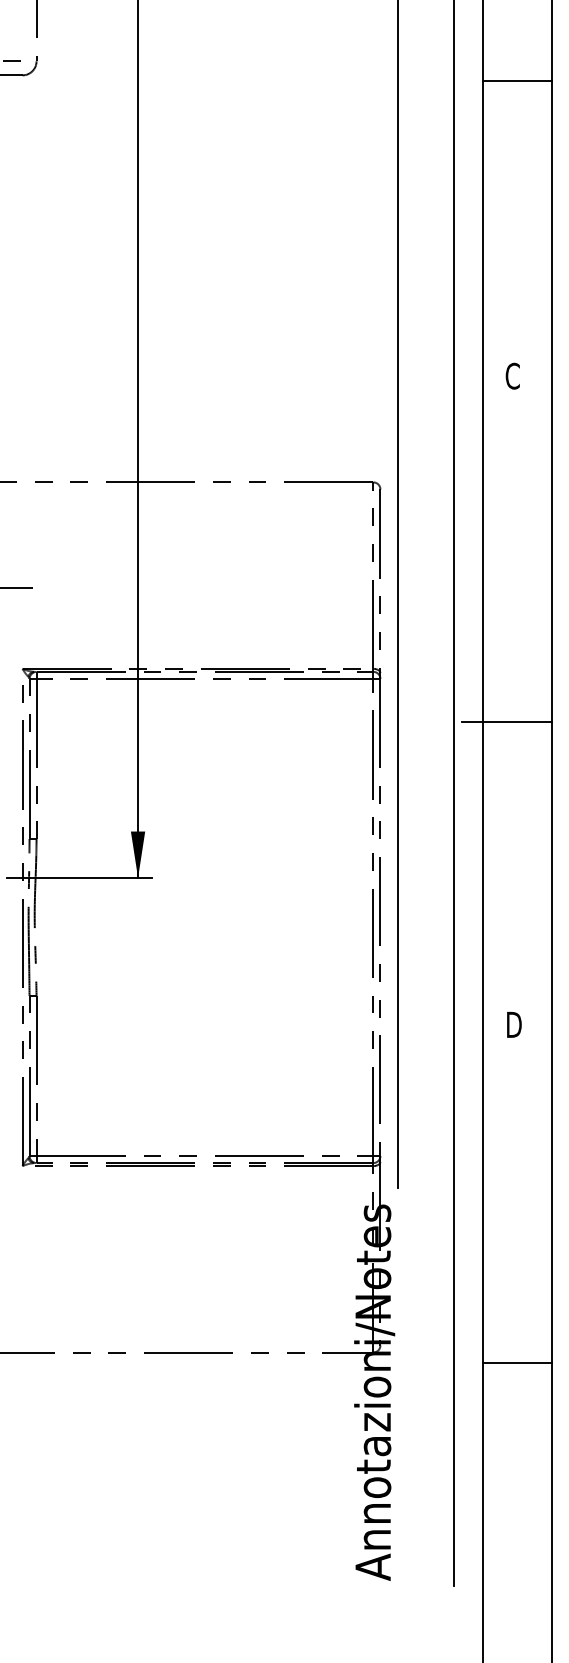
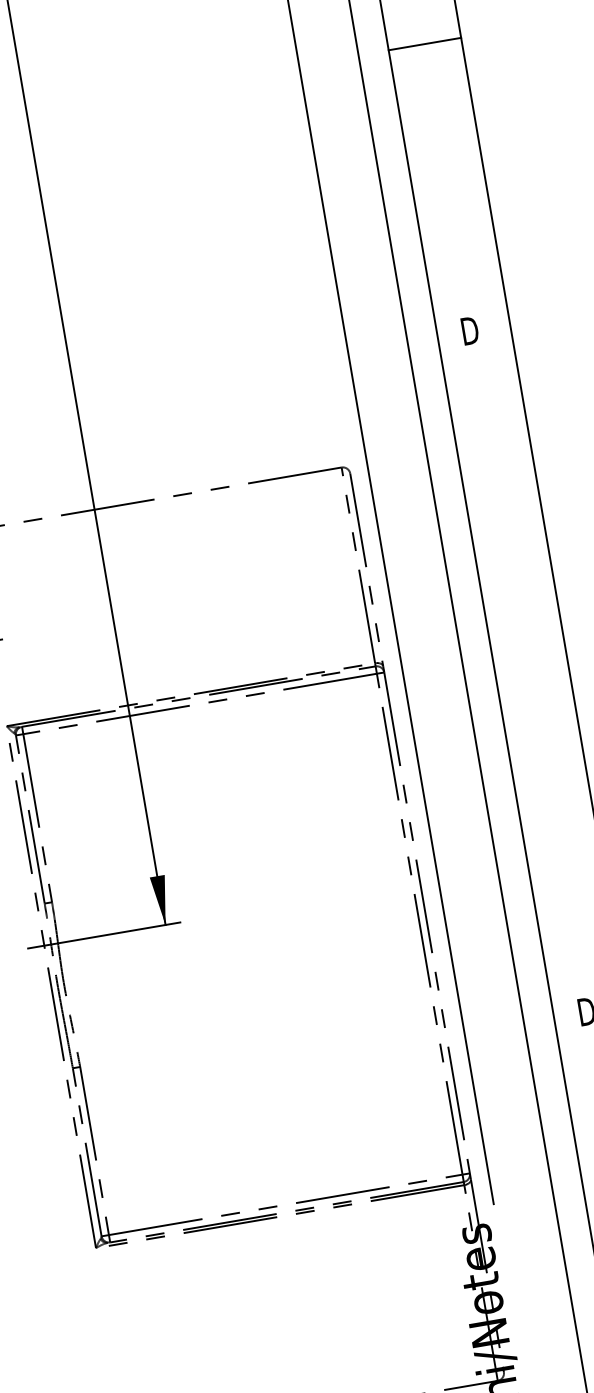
line: (517, 80) -> (424, 43), moved
text: (513, 375) -> (469, 330), C -> D
line: (506, 722) -> (524, 695), removed

